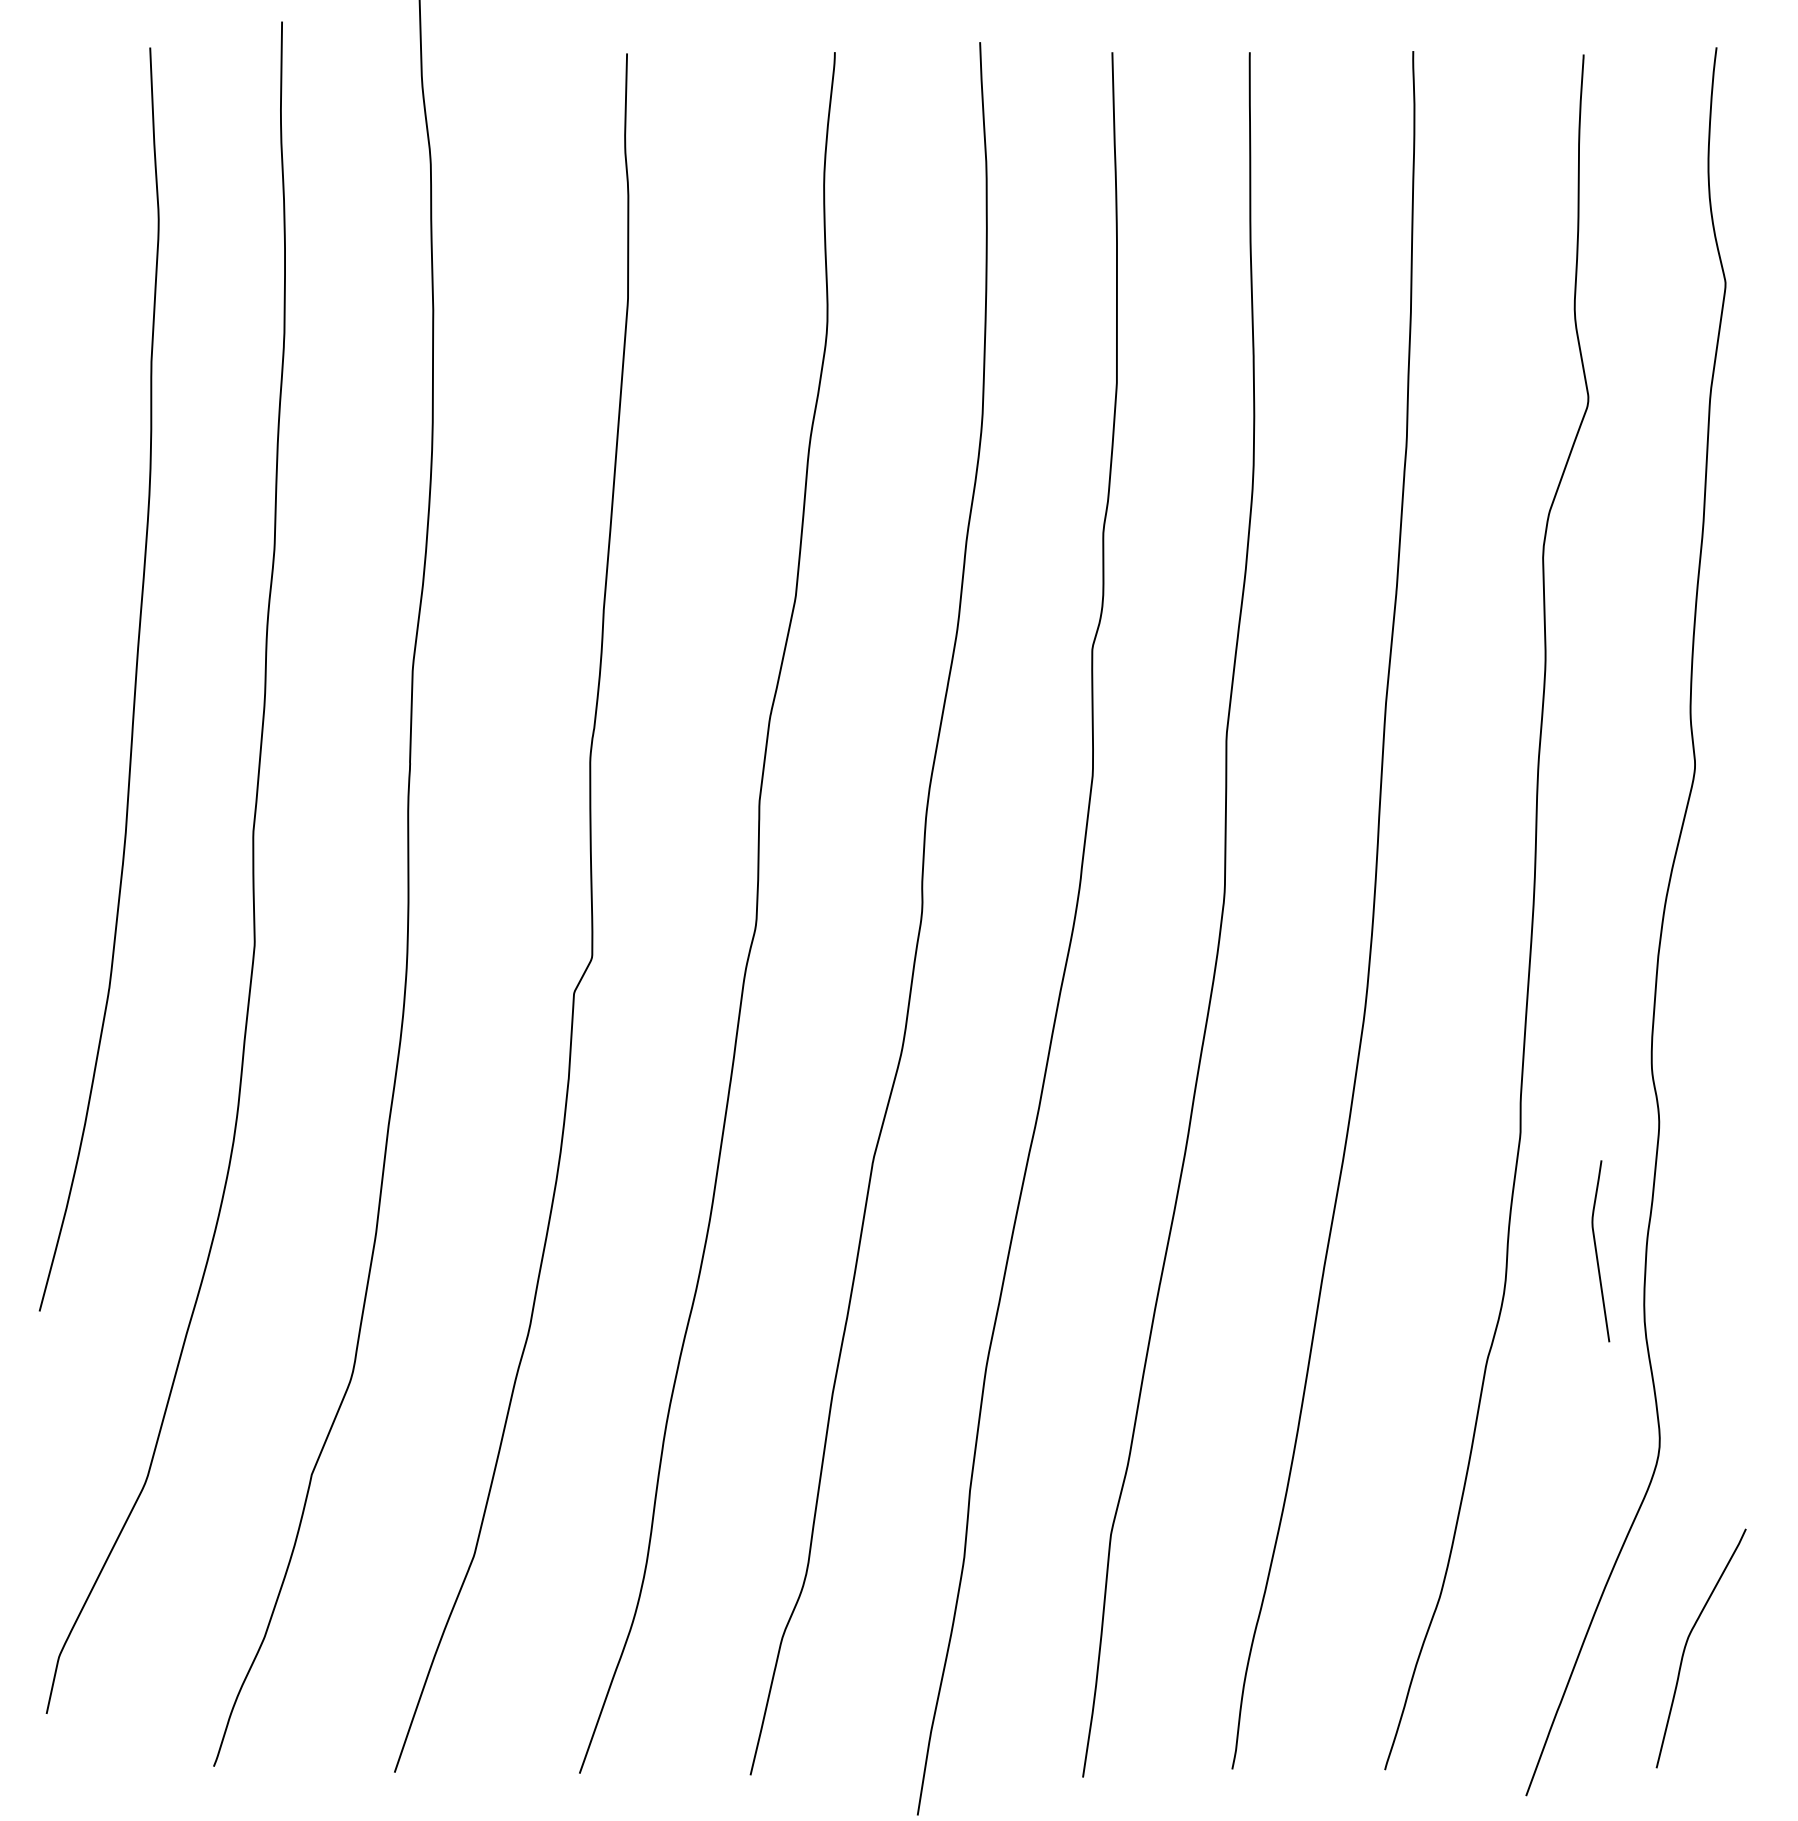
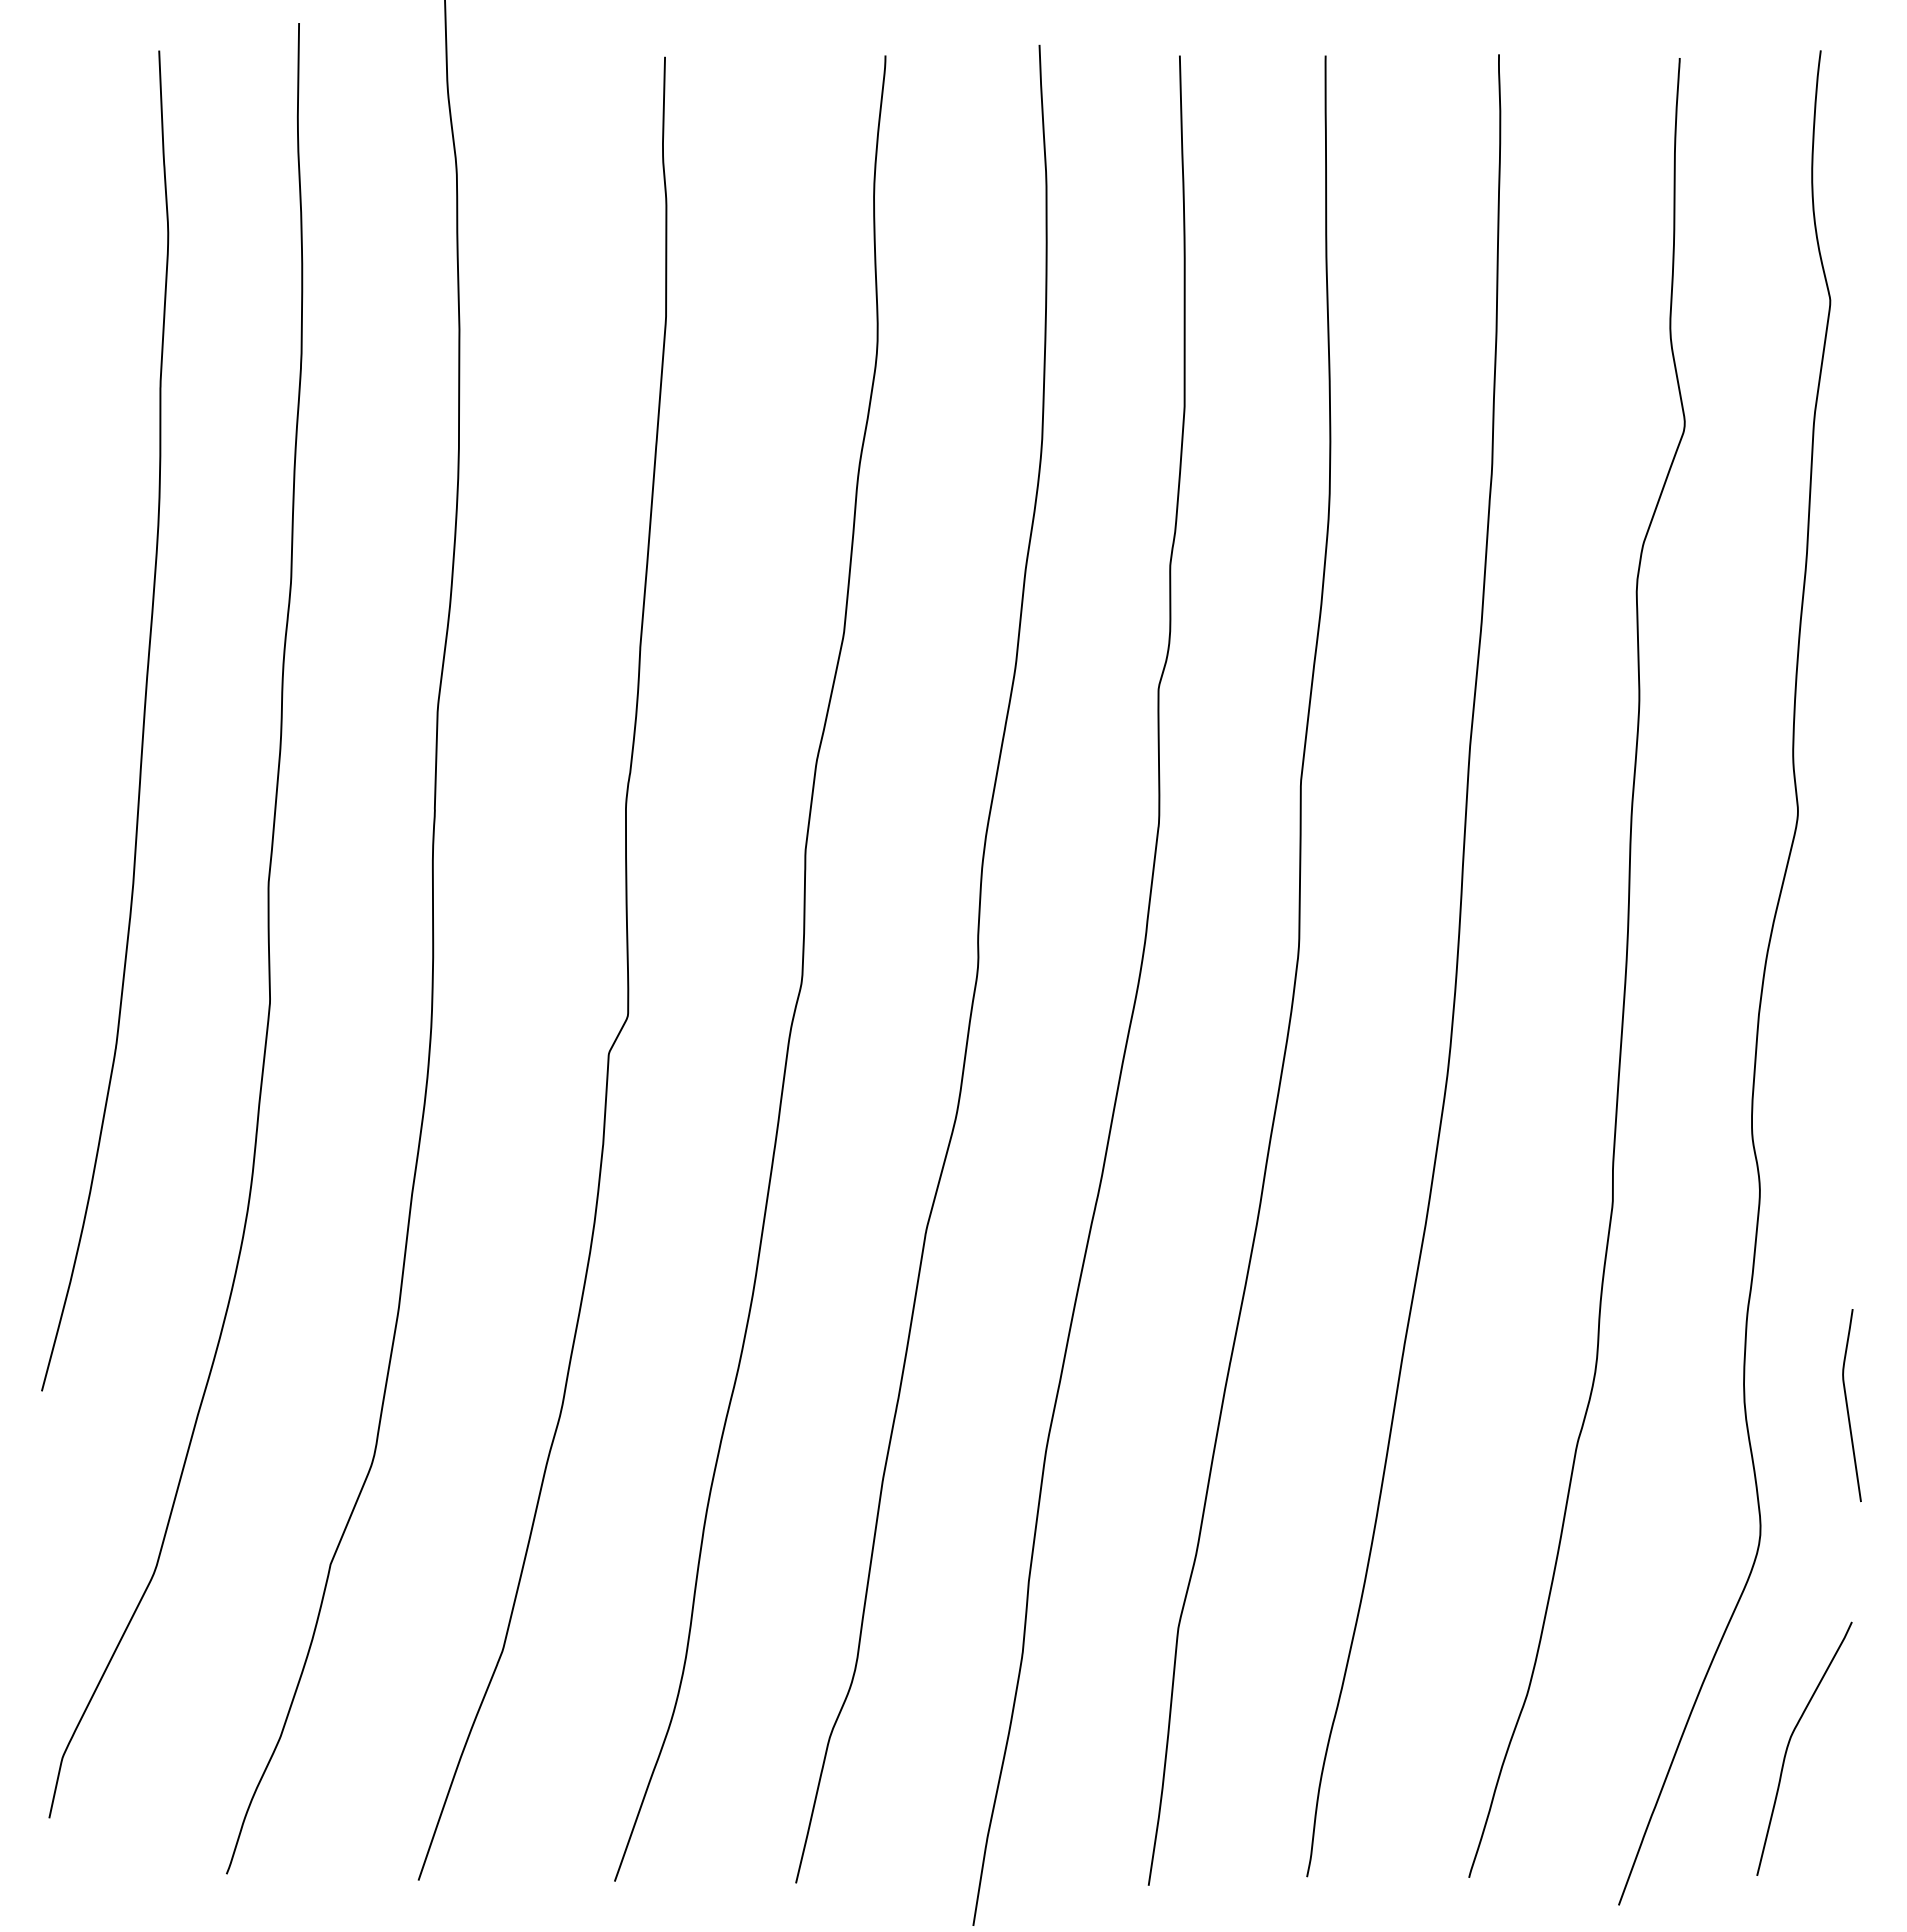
curve: (1597, 1252) -> (1848, 1406), moved

